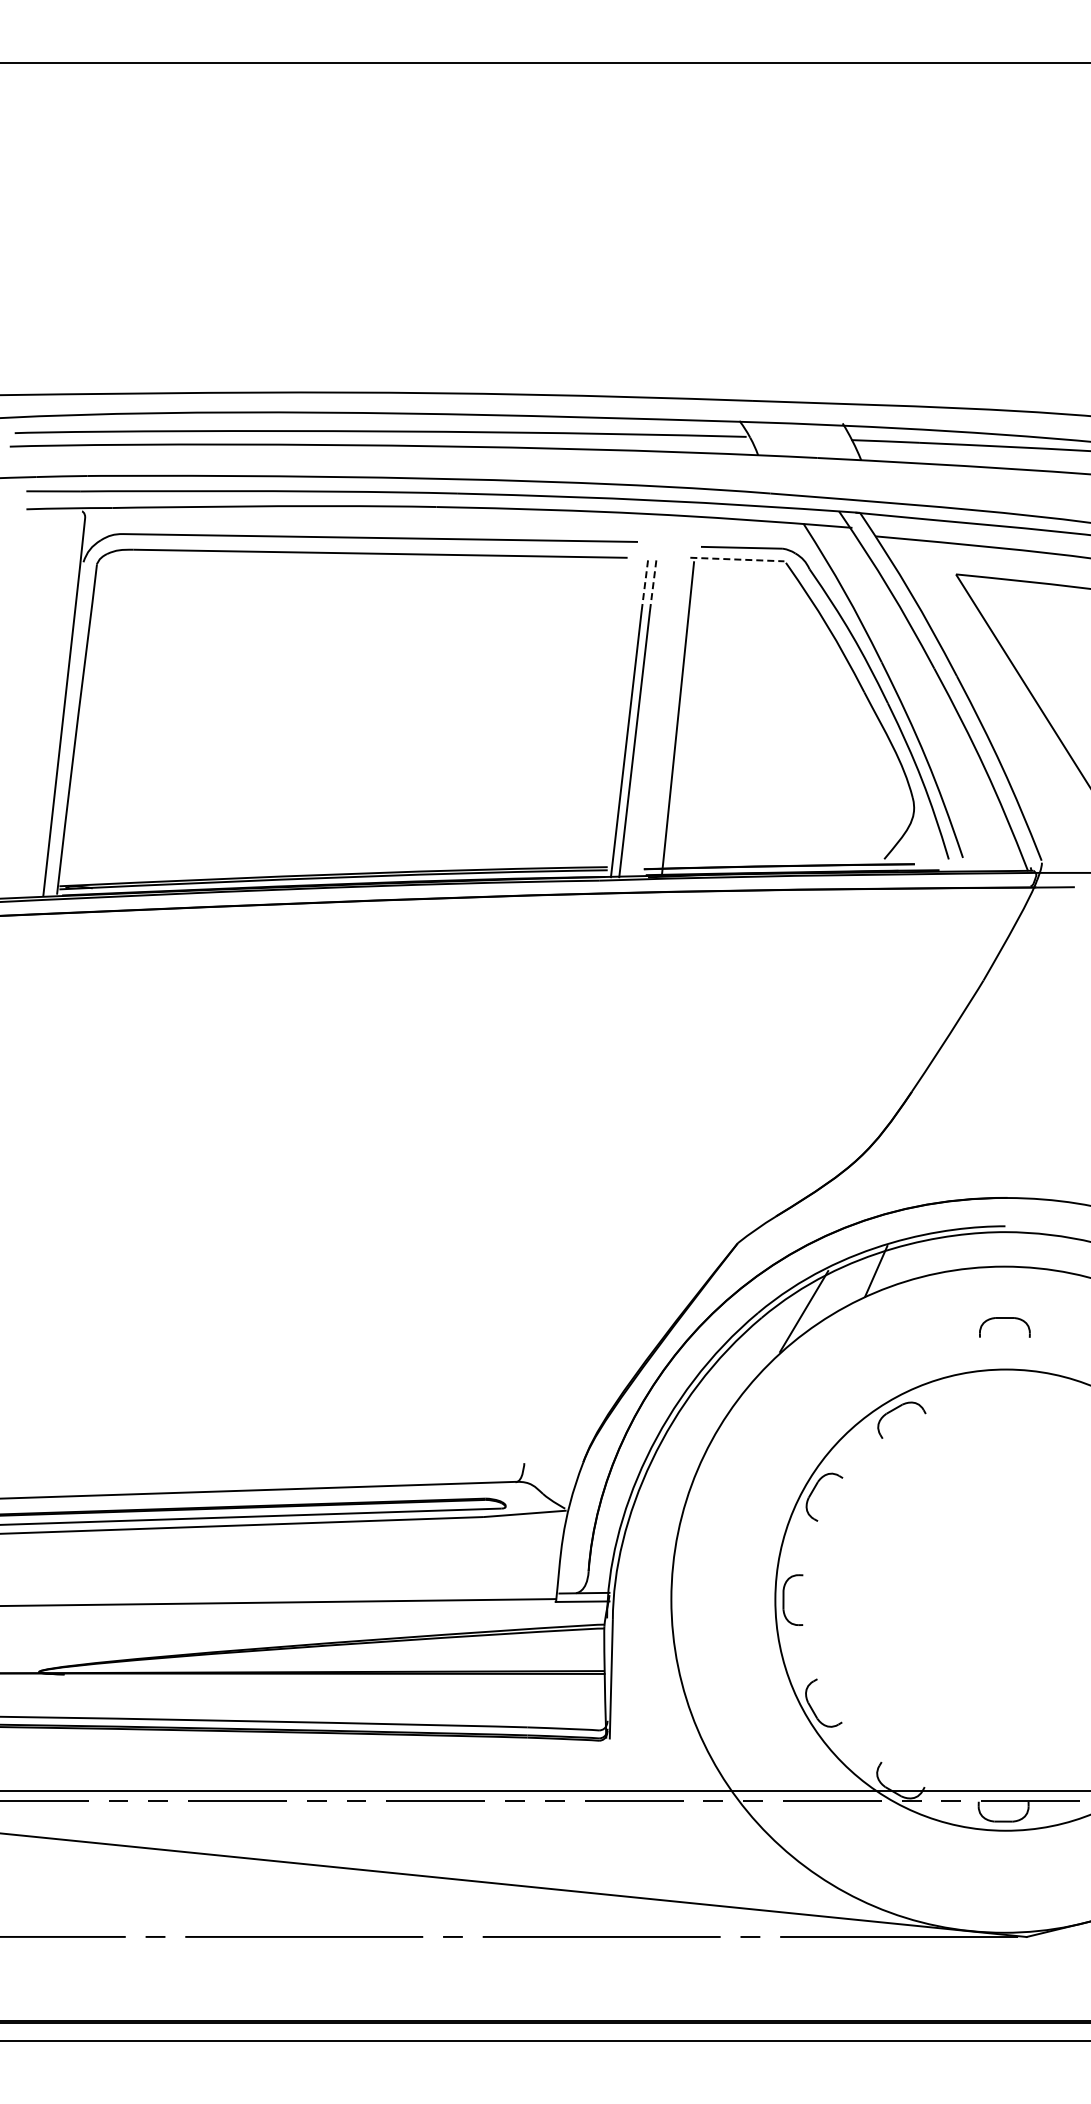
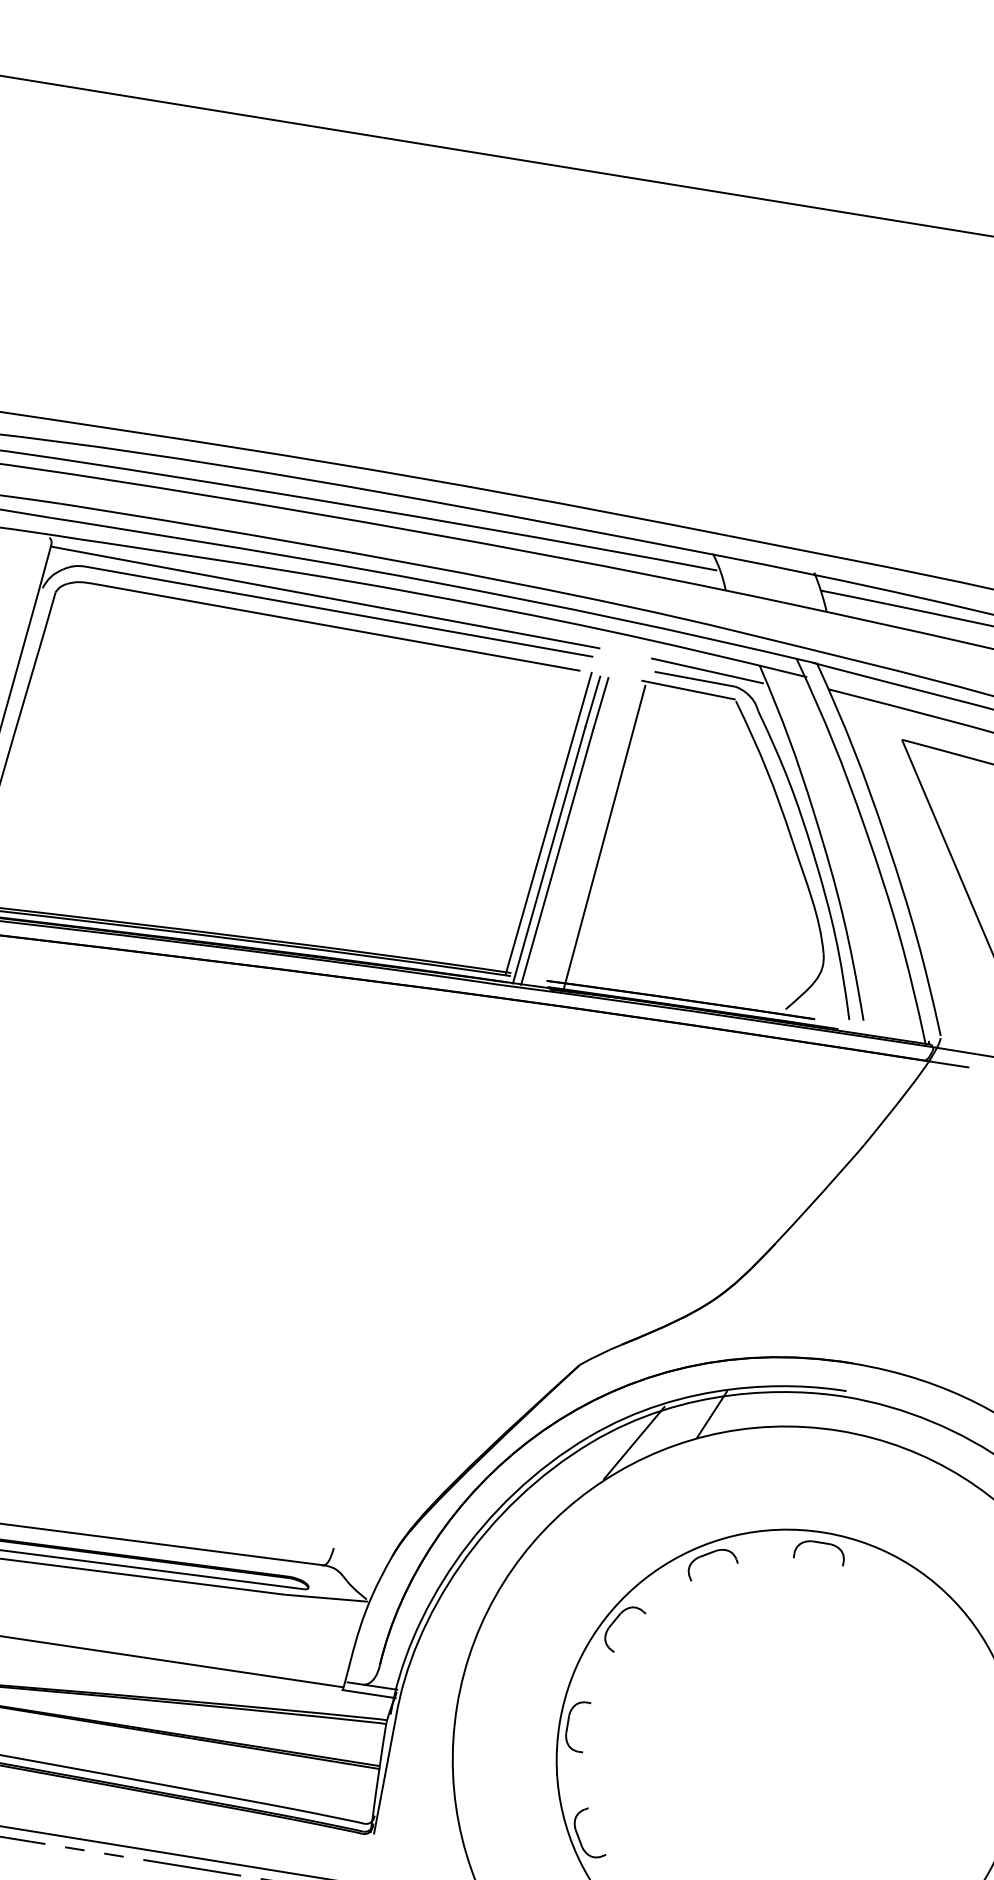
line: (363, 525) -> (324, 596), added
line: (752, 537) -> (706, 670), added
line: (737, 559) -> (688, 690), dashed -> solid
line: (644, 586) -> (592, 701), dashed -> solid
line: (653, 586) -> (601, 703), dashed -> solid
line: (620, 713) -> (548, 823), added
part: (1004, 1318) -> (820, 1543), moved

